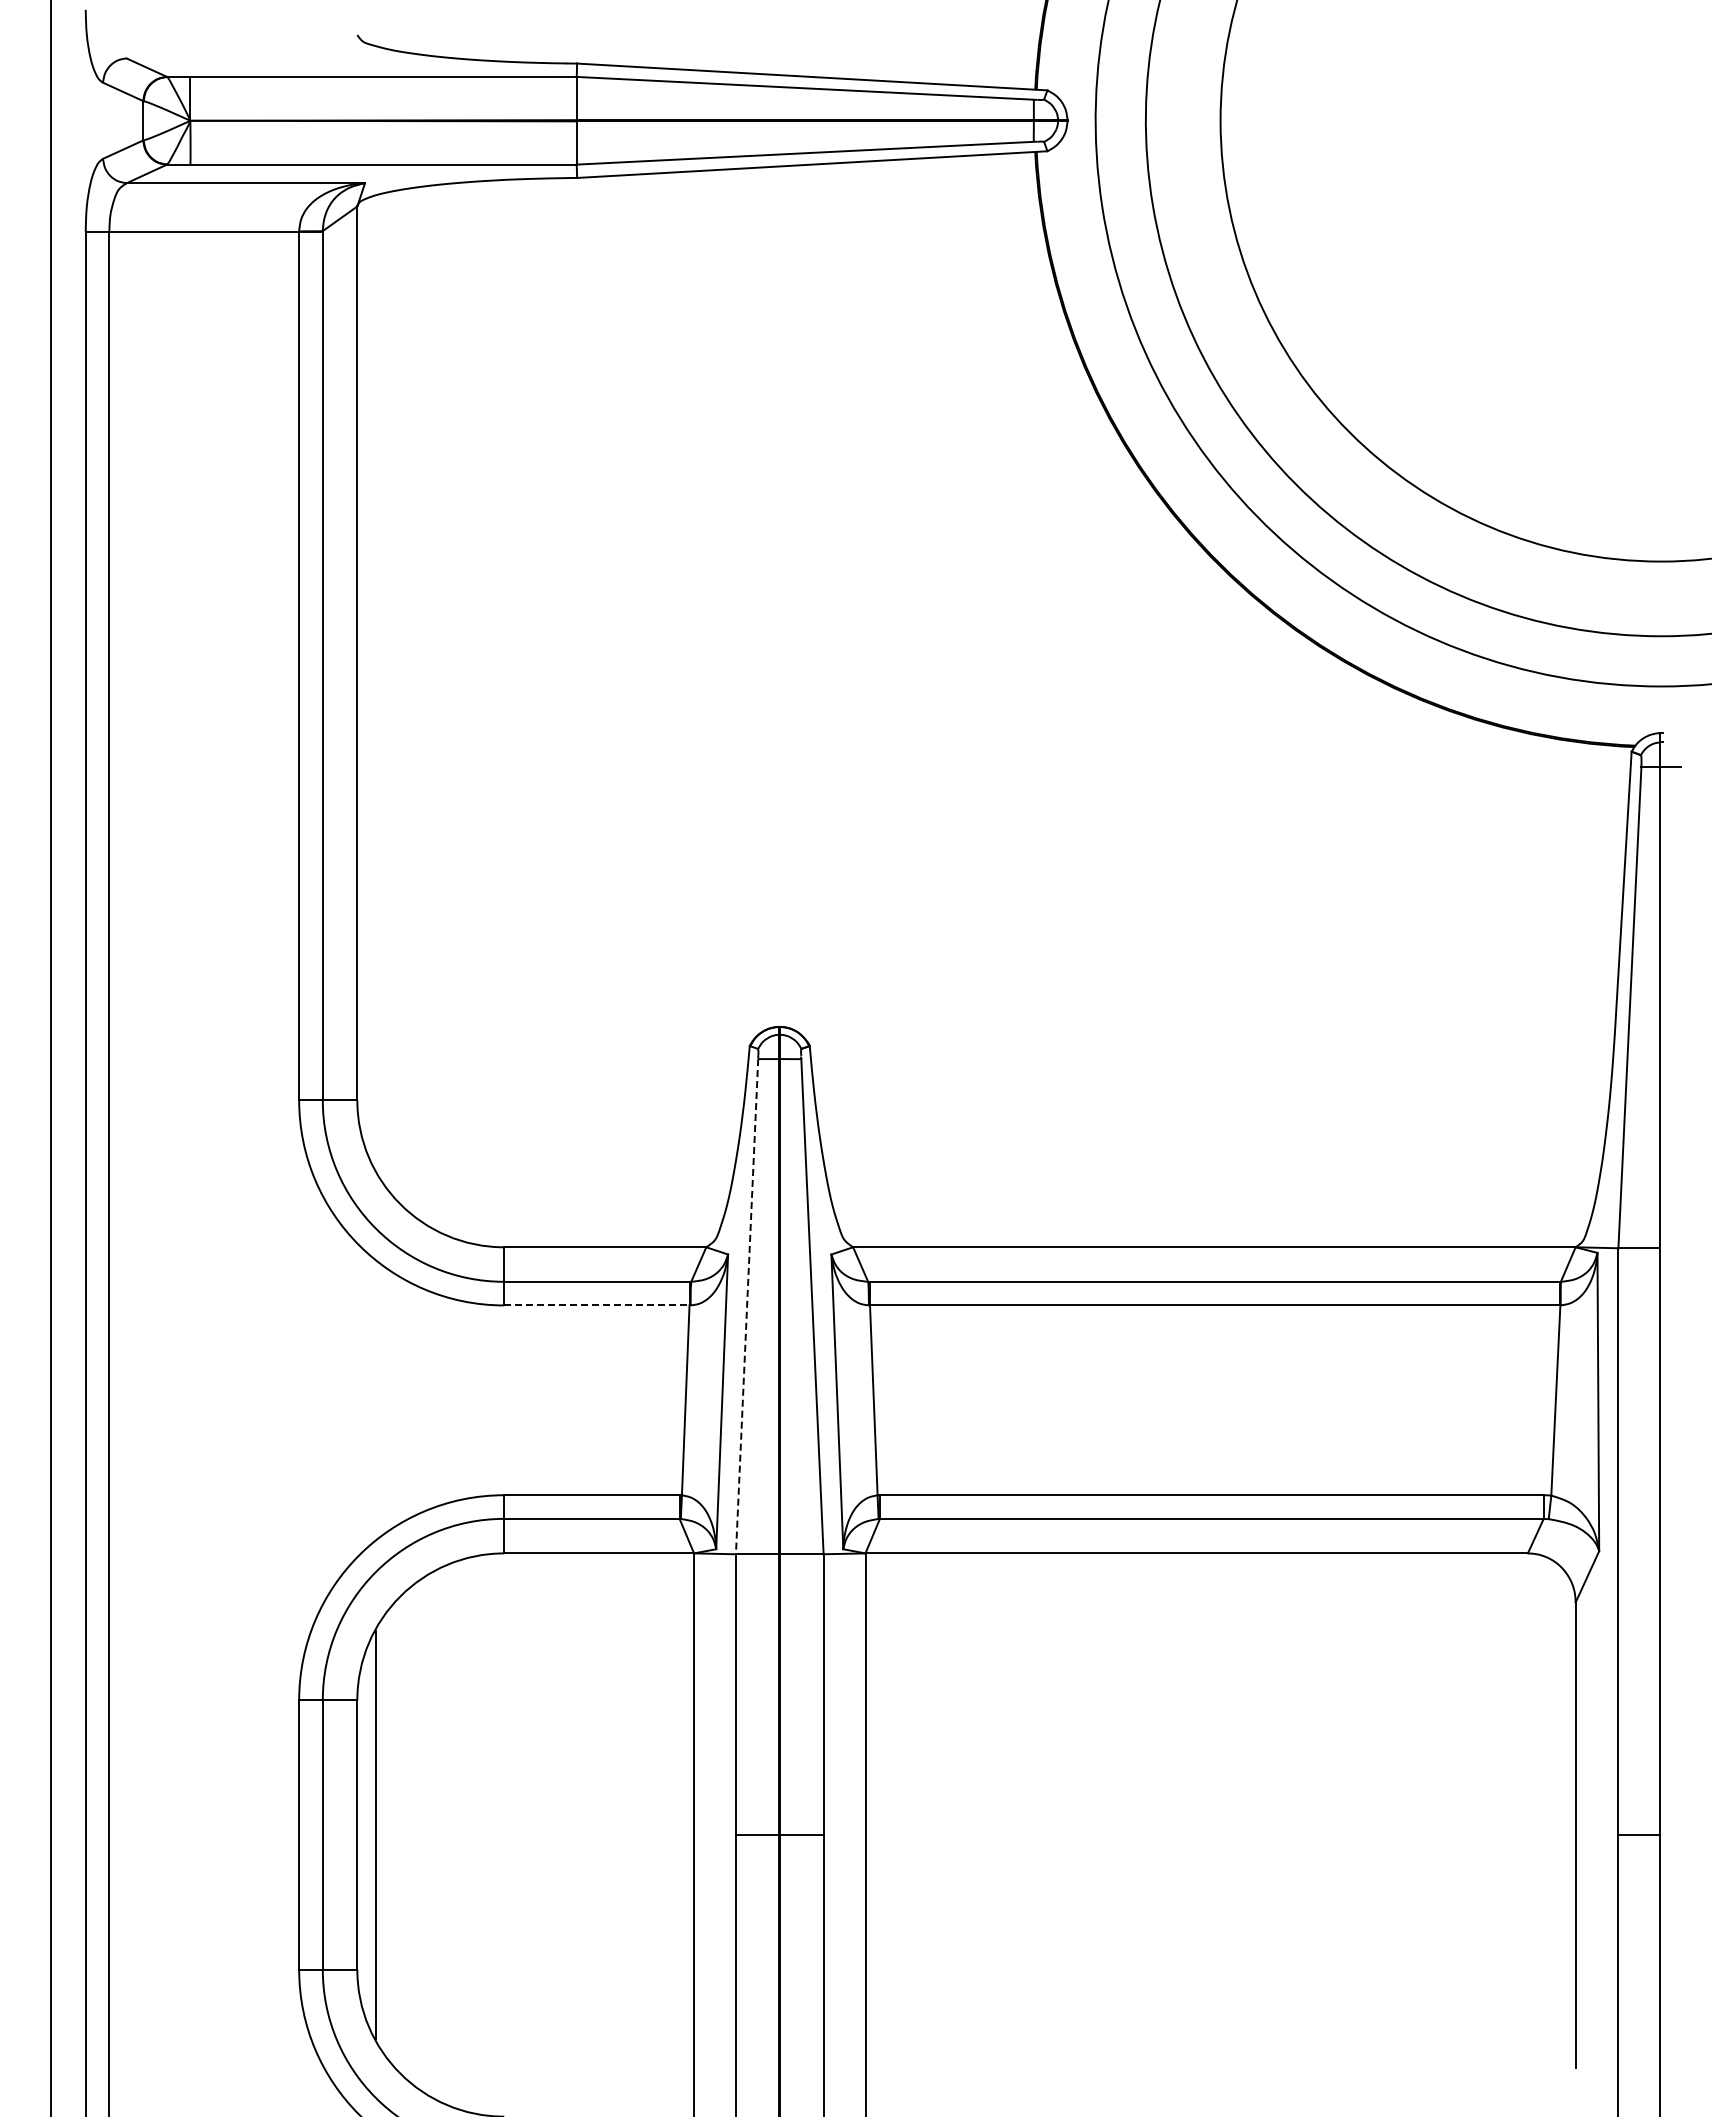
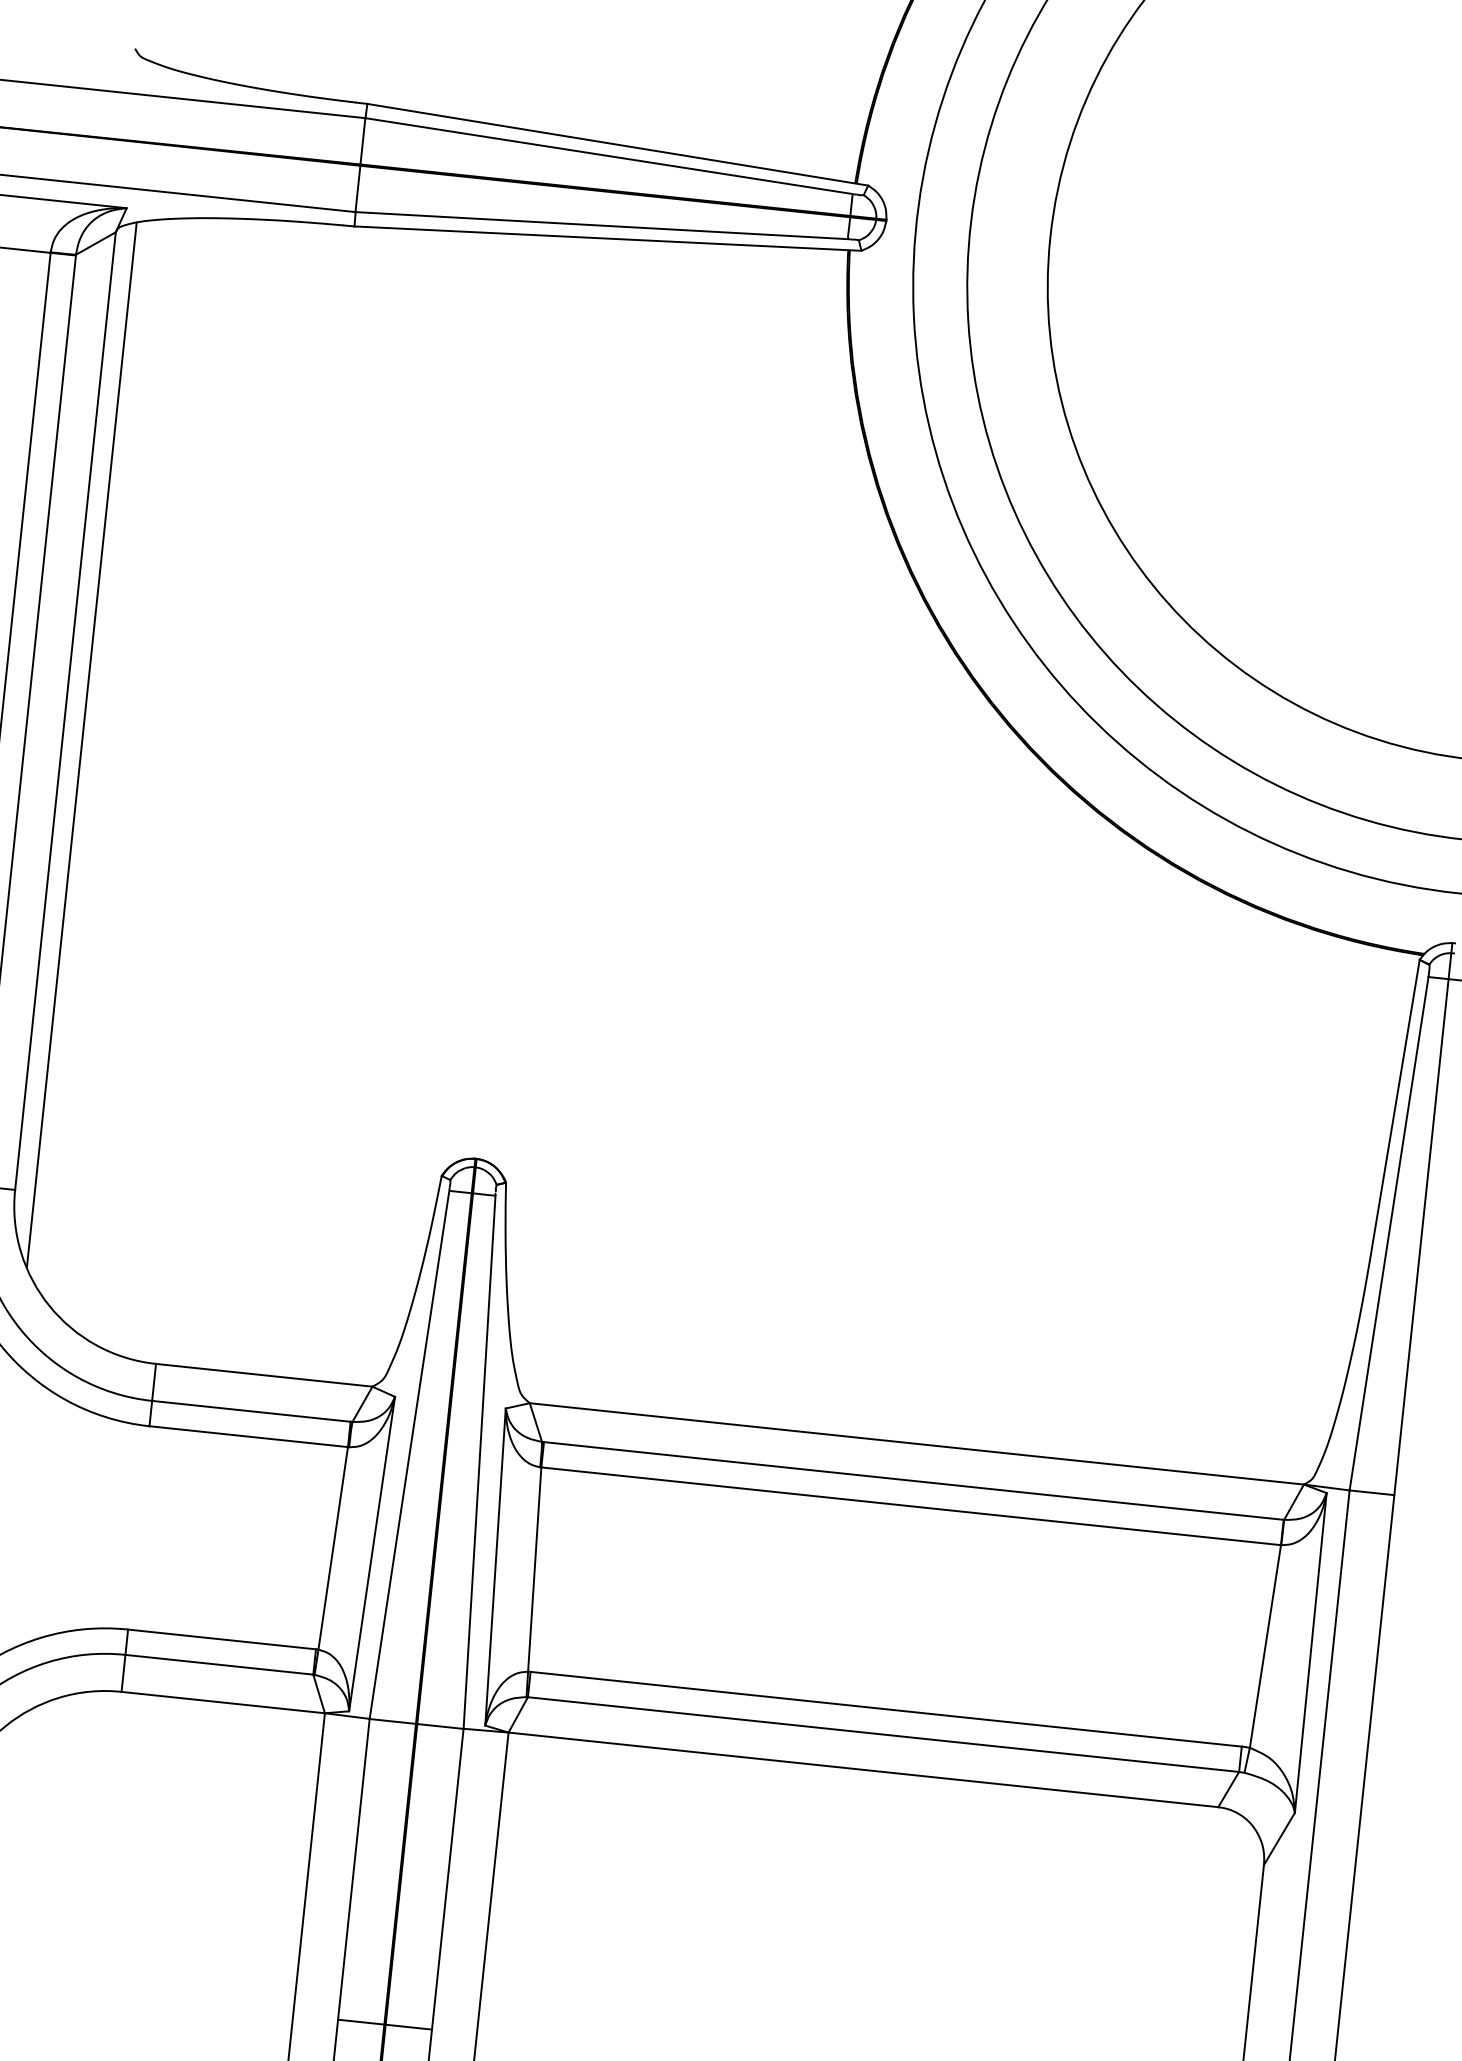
line: (375, 682) -> (81, 744), added
line: (596, 1305) -> (248, 1436), dashed -> solid
line: (747, 1306) -> (409, 1454), dashed -> solid

